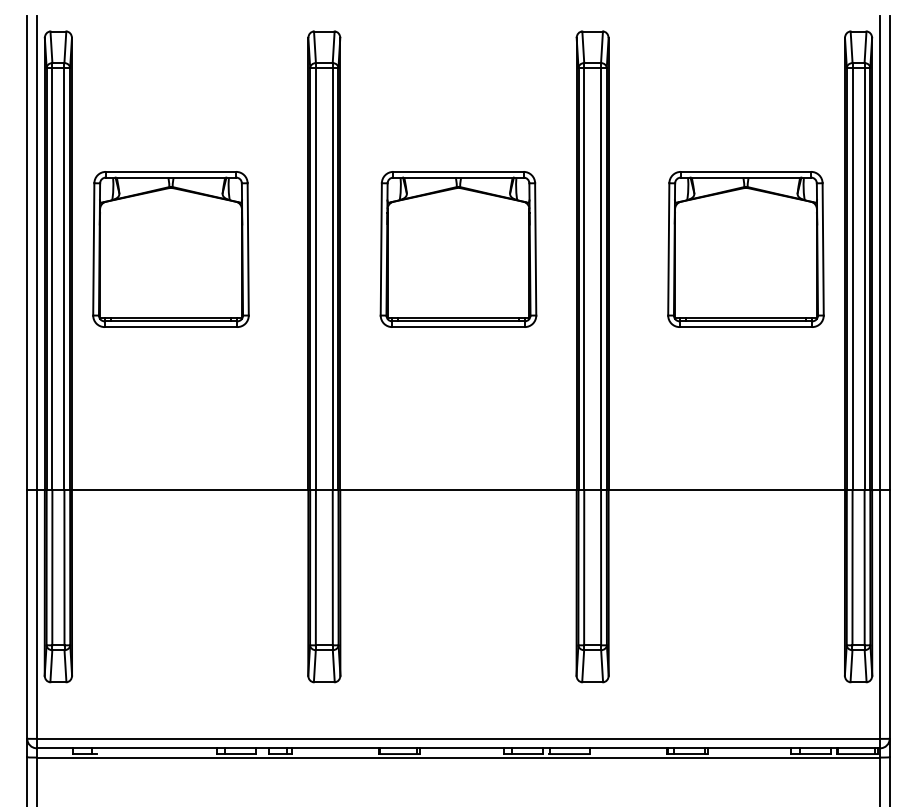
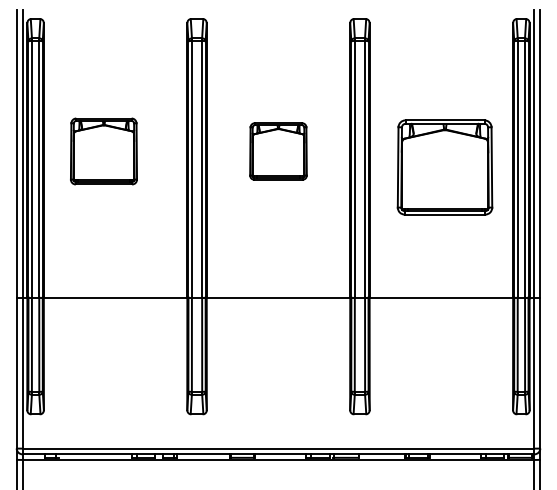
part: (170, 249) -> (103, 151), size x0.7
part: (458, 249) -> (278, 151), size x0.6
part: (745, 249) -> (444, 167), moved

